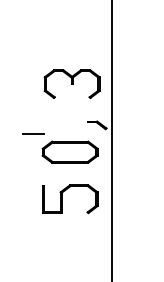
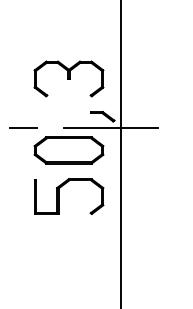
part: (71, 84) -> (68, 79), moved
line: (103, 134) -> (110, 128), added
part: (62, 199) -> (59, 197), moved

